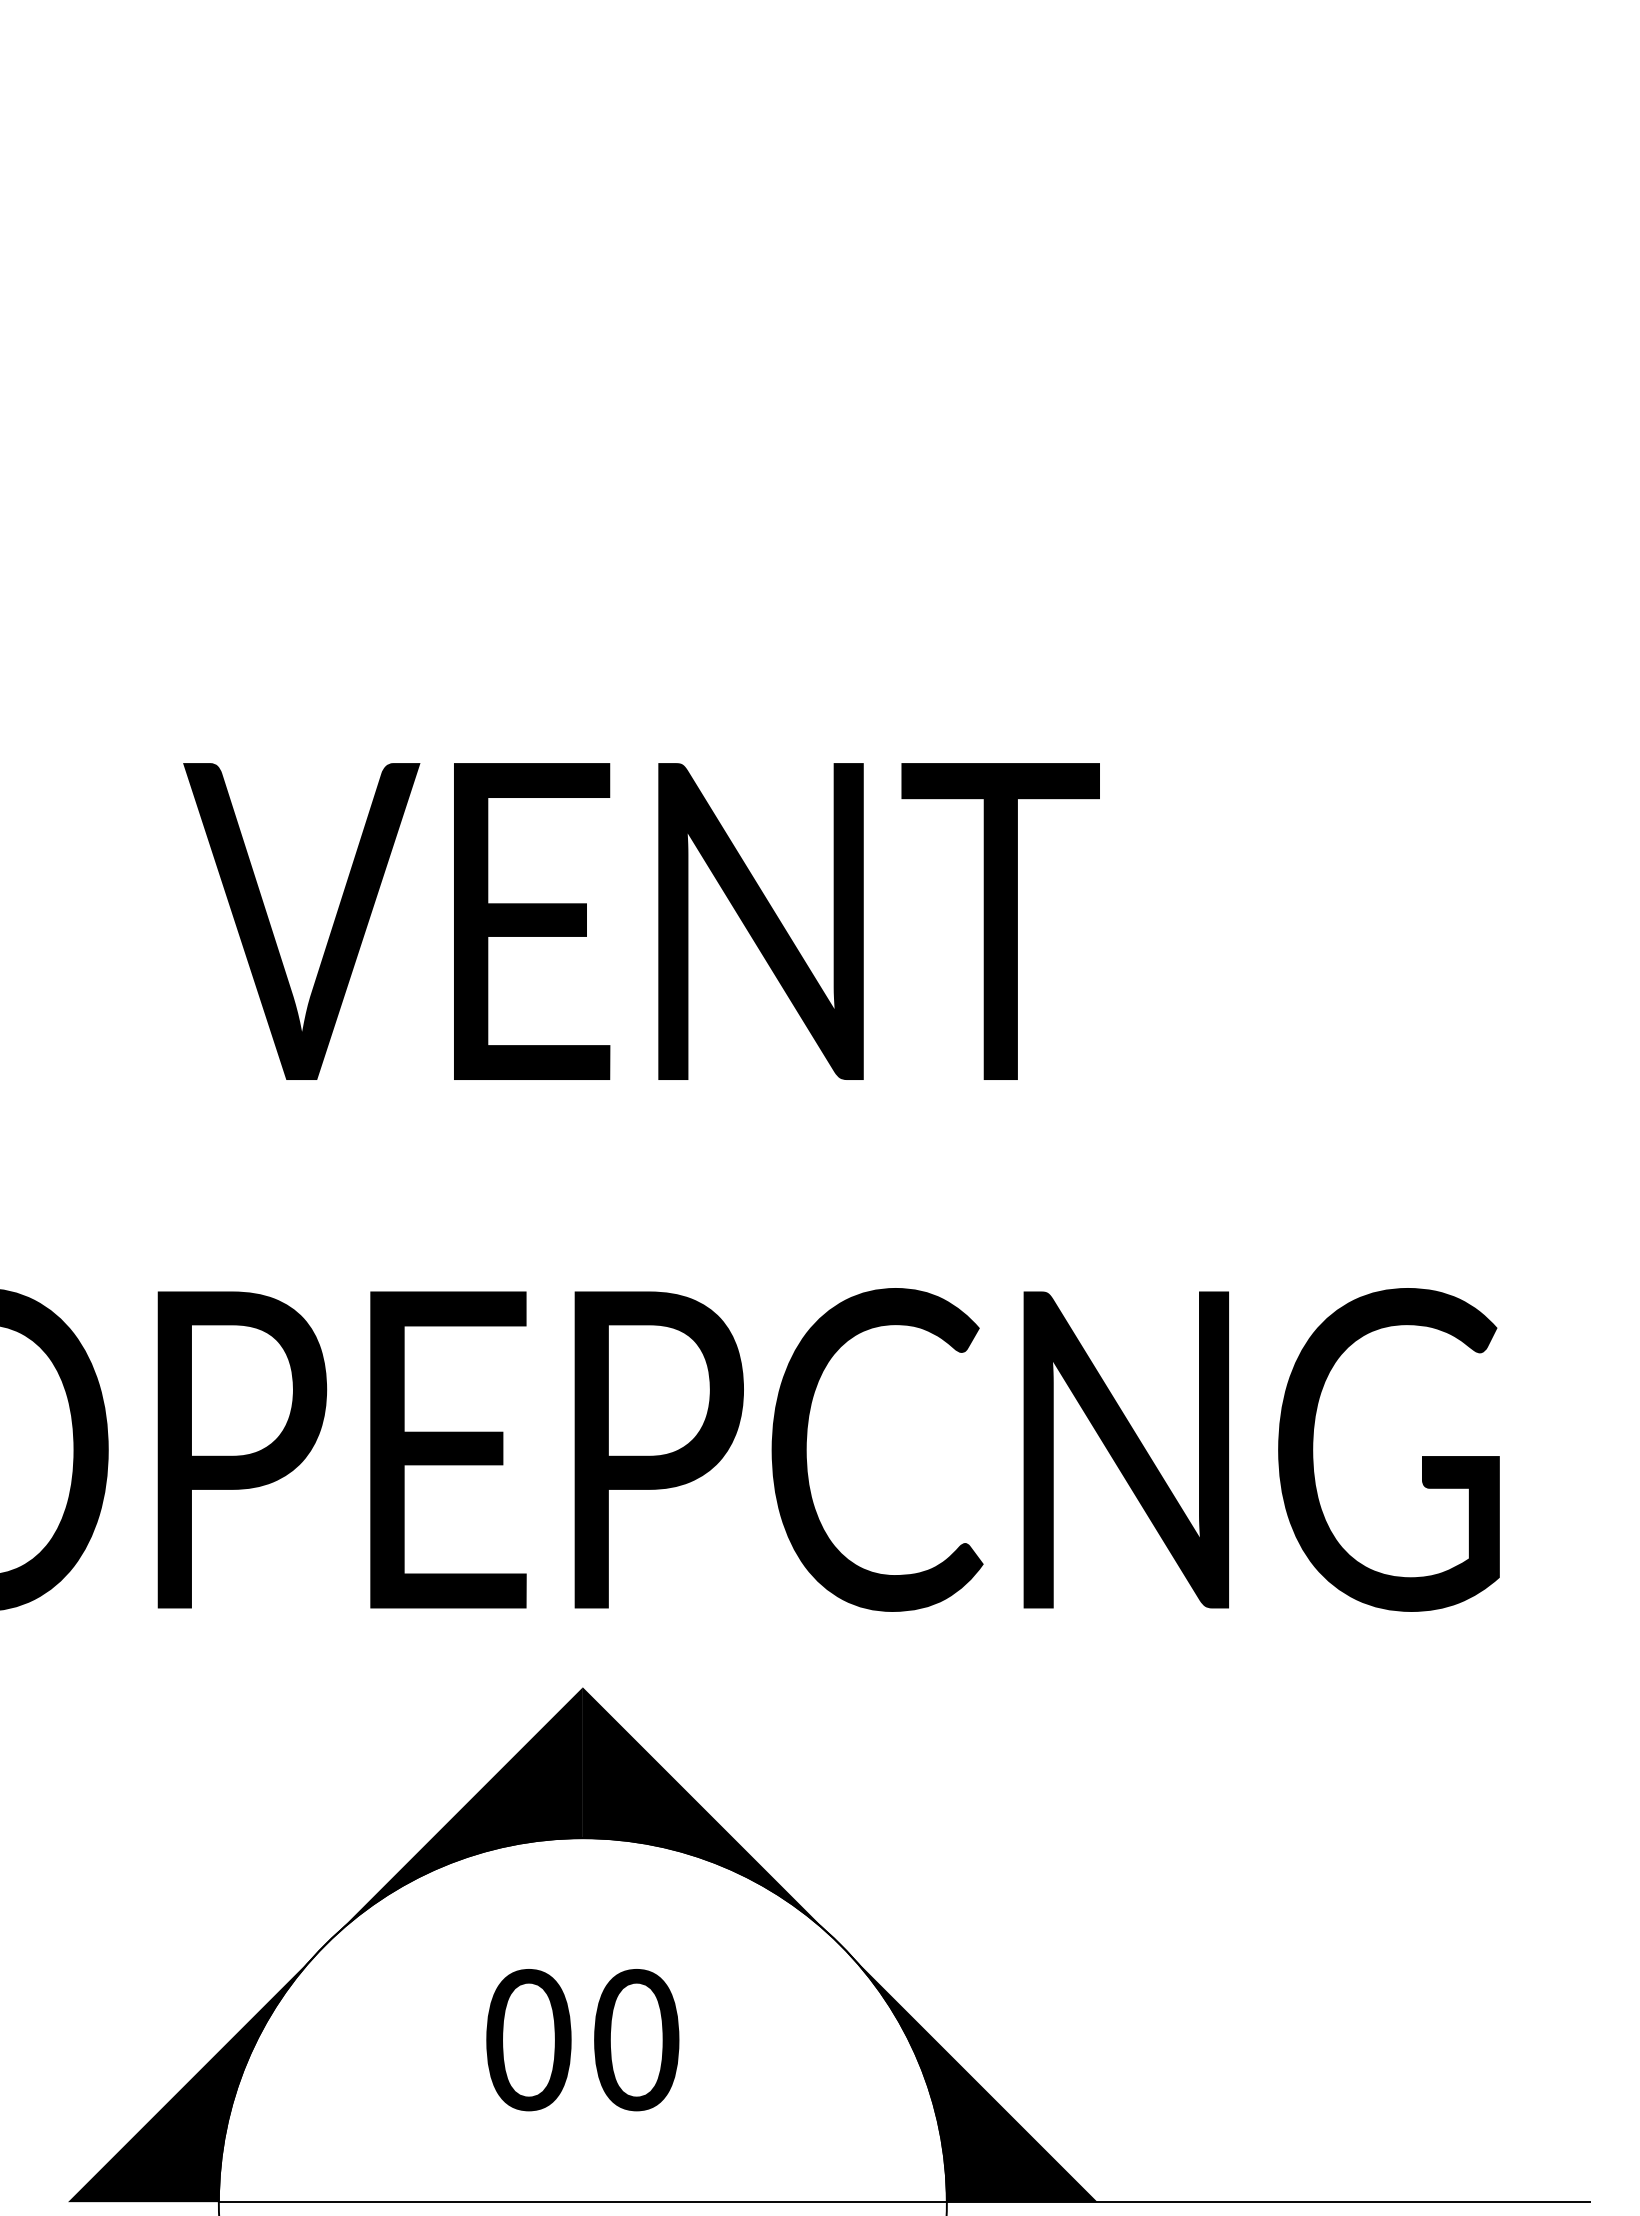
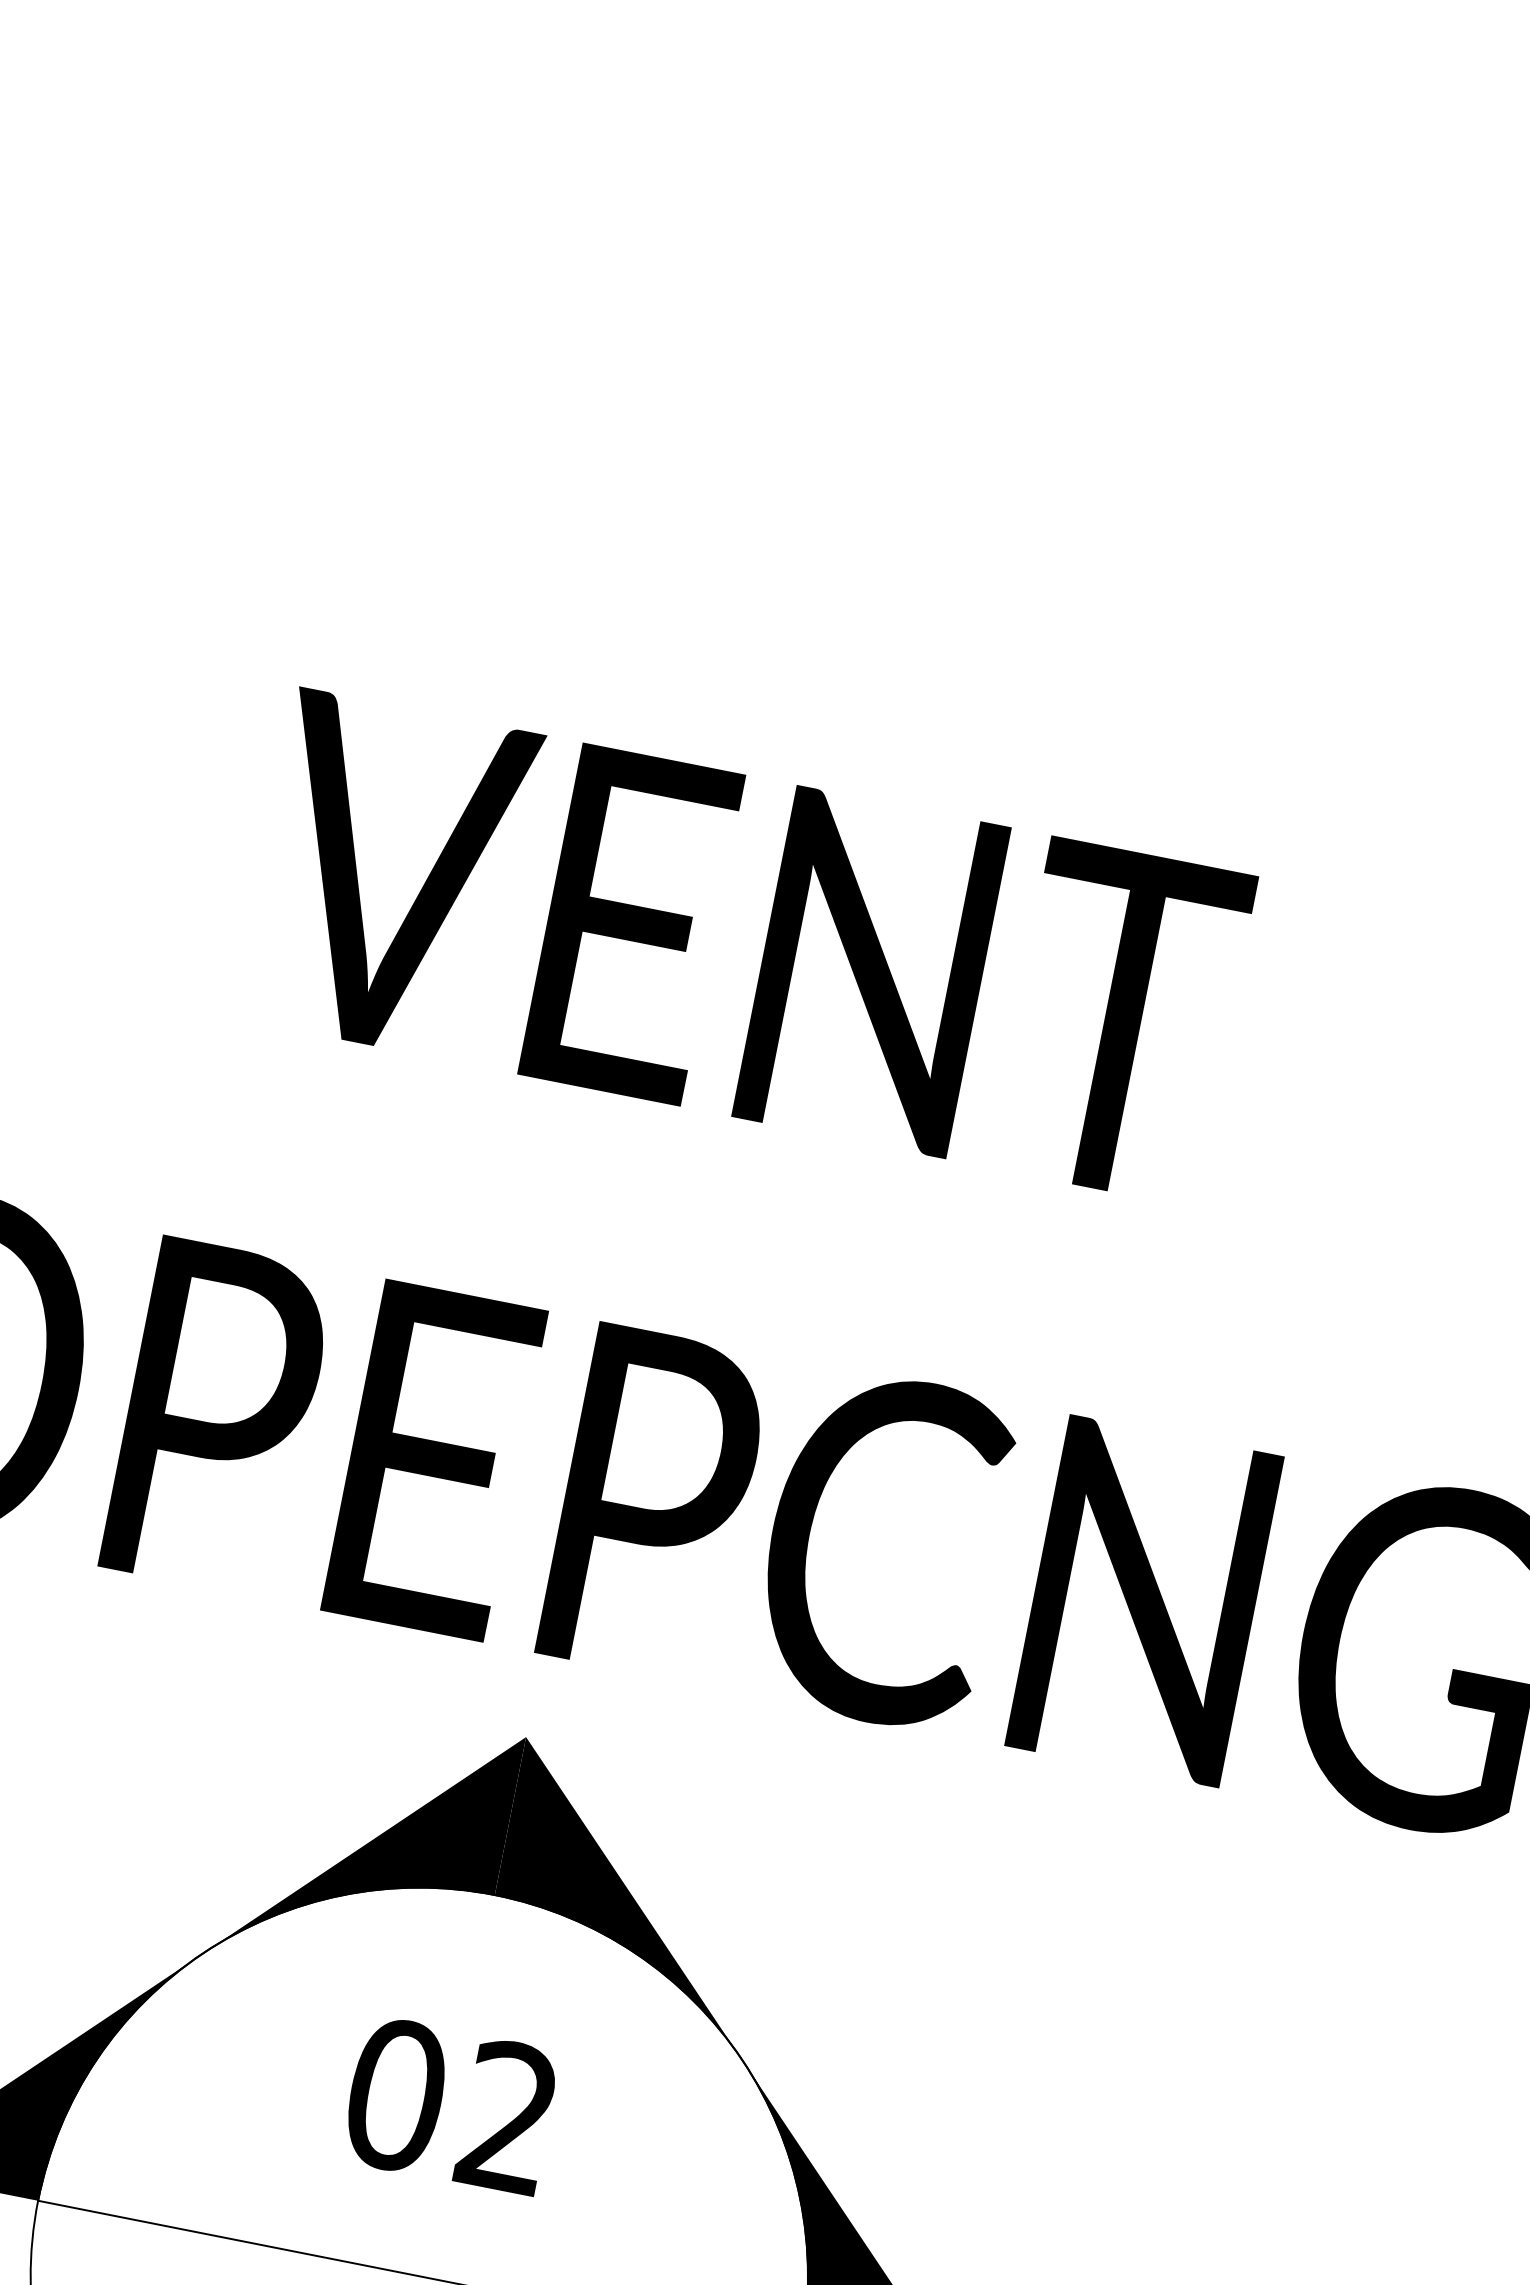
text: (636, 2040) -> (509, 2118), 00 -> 02

